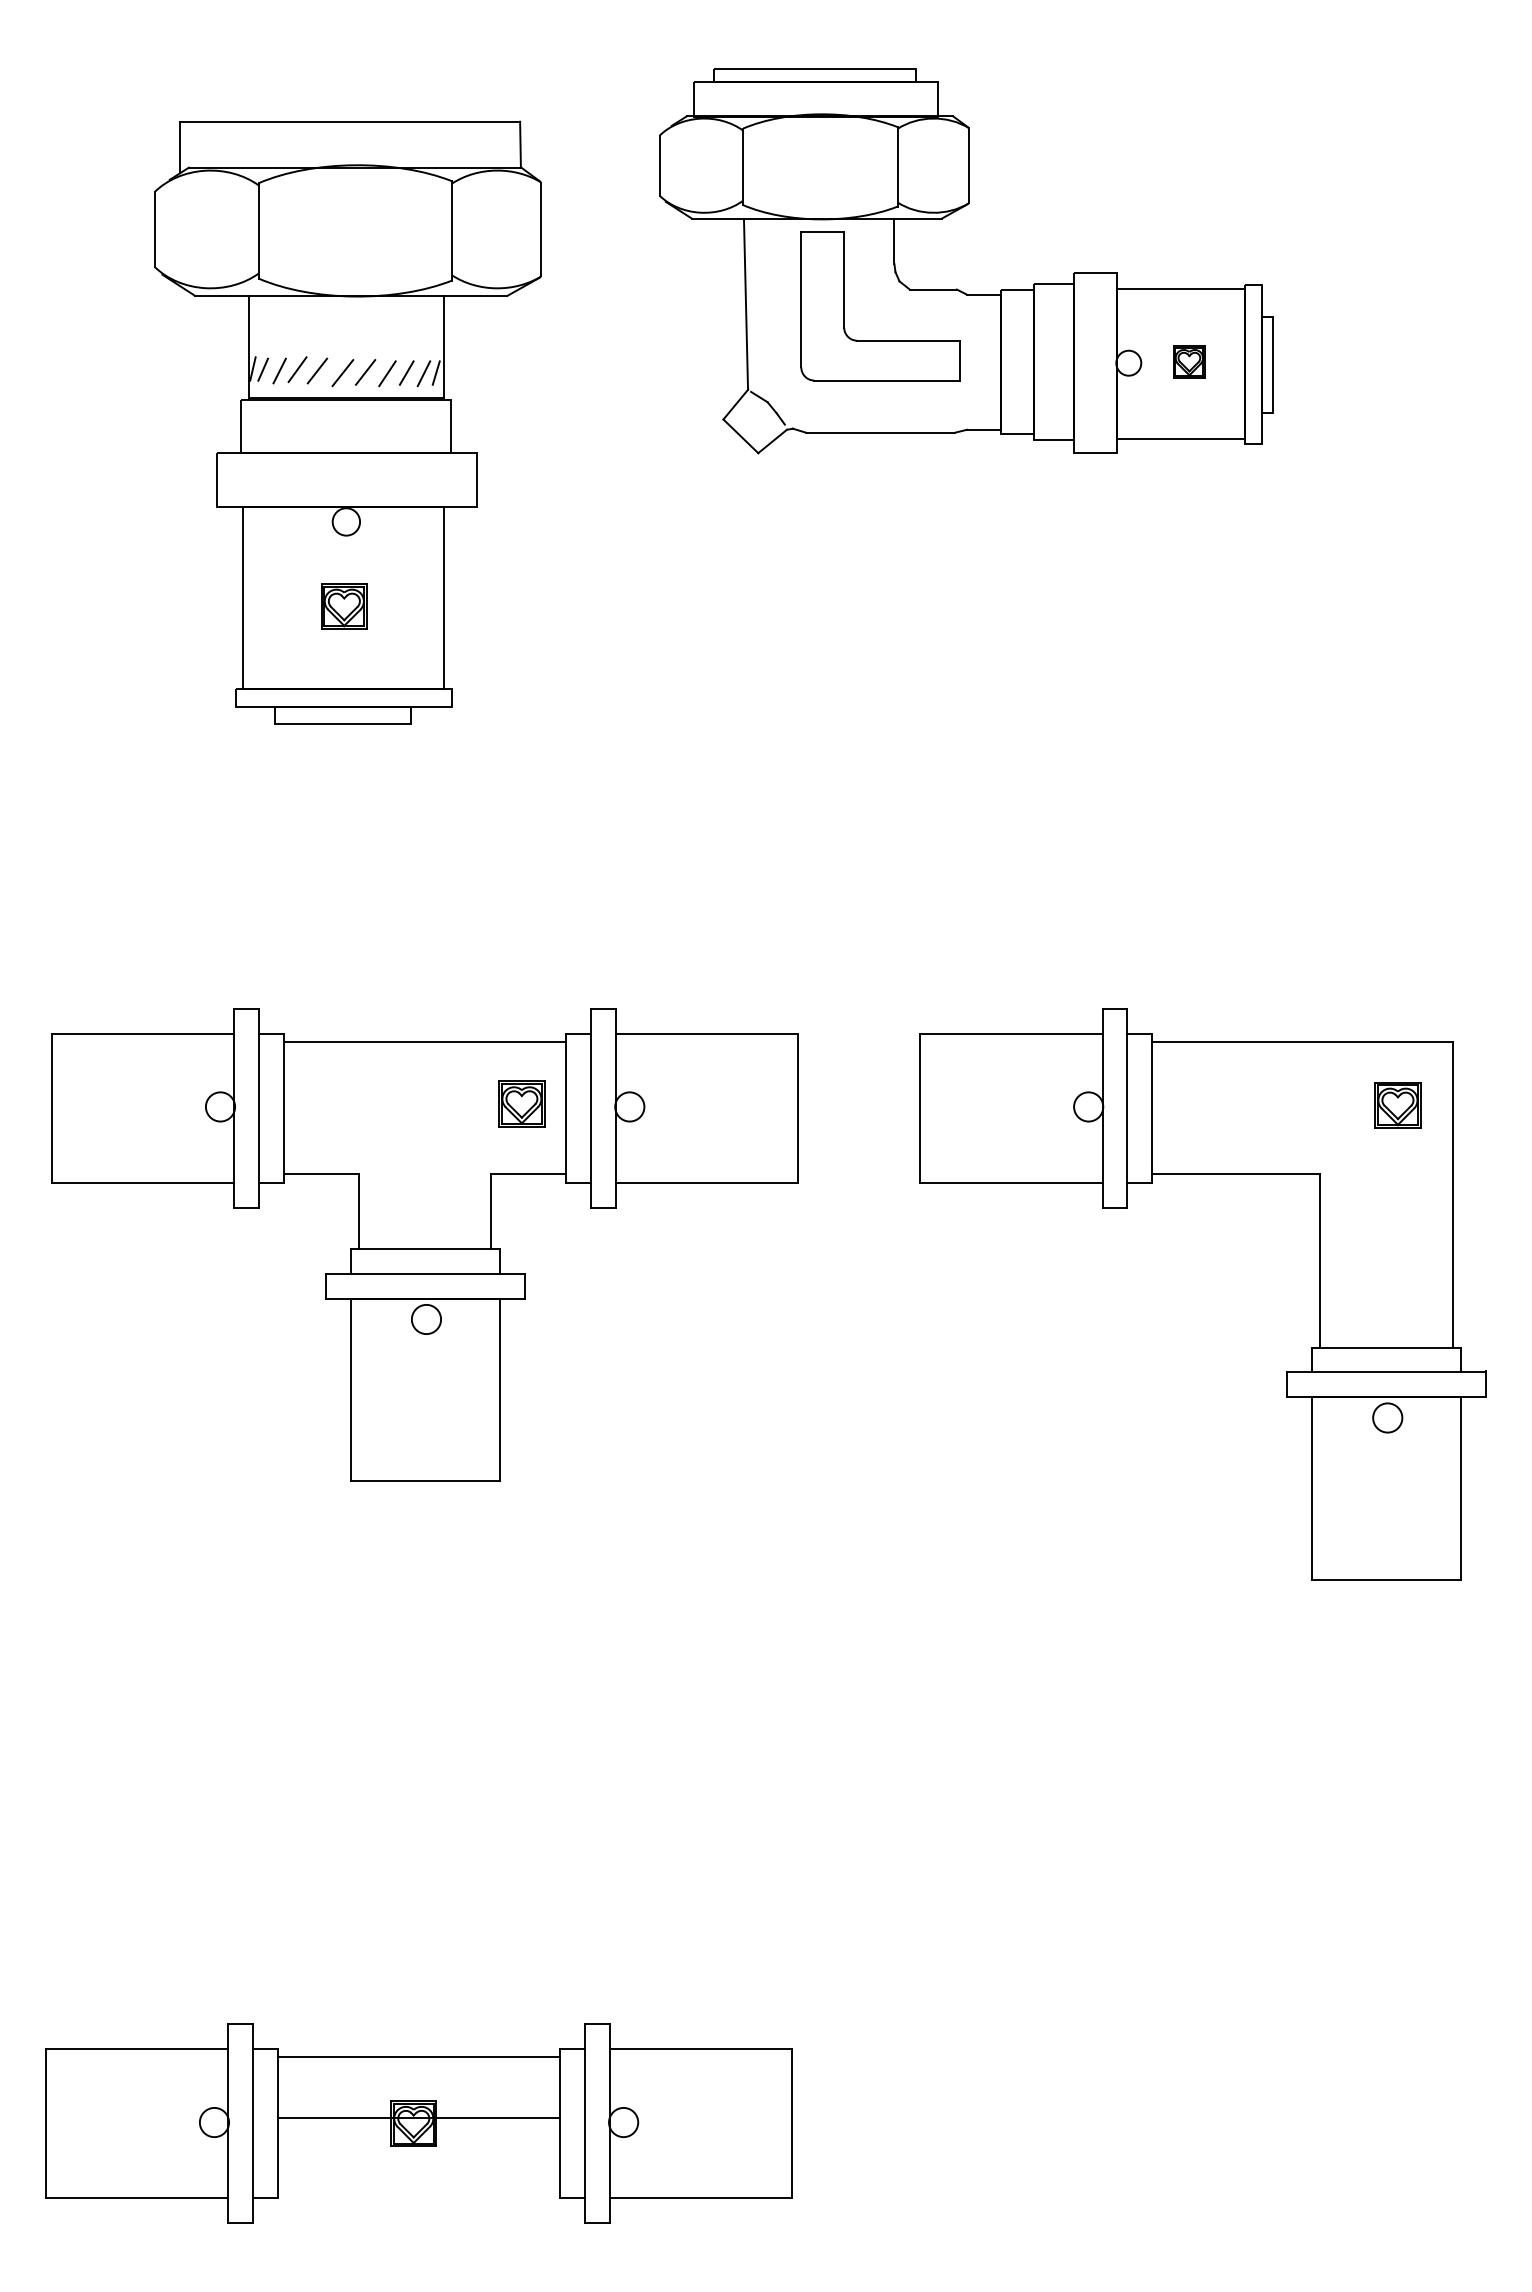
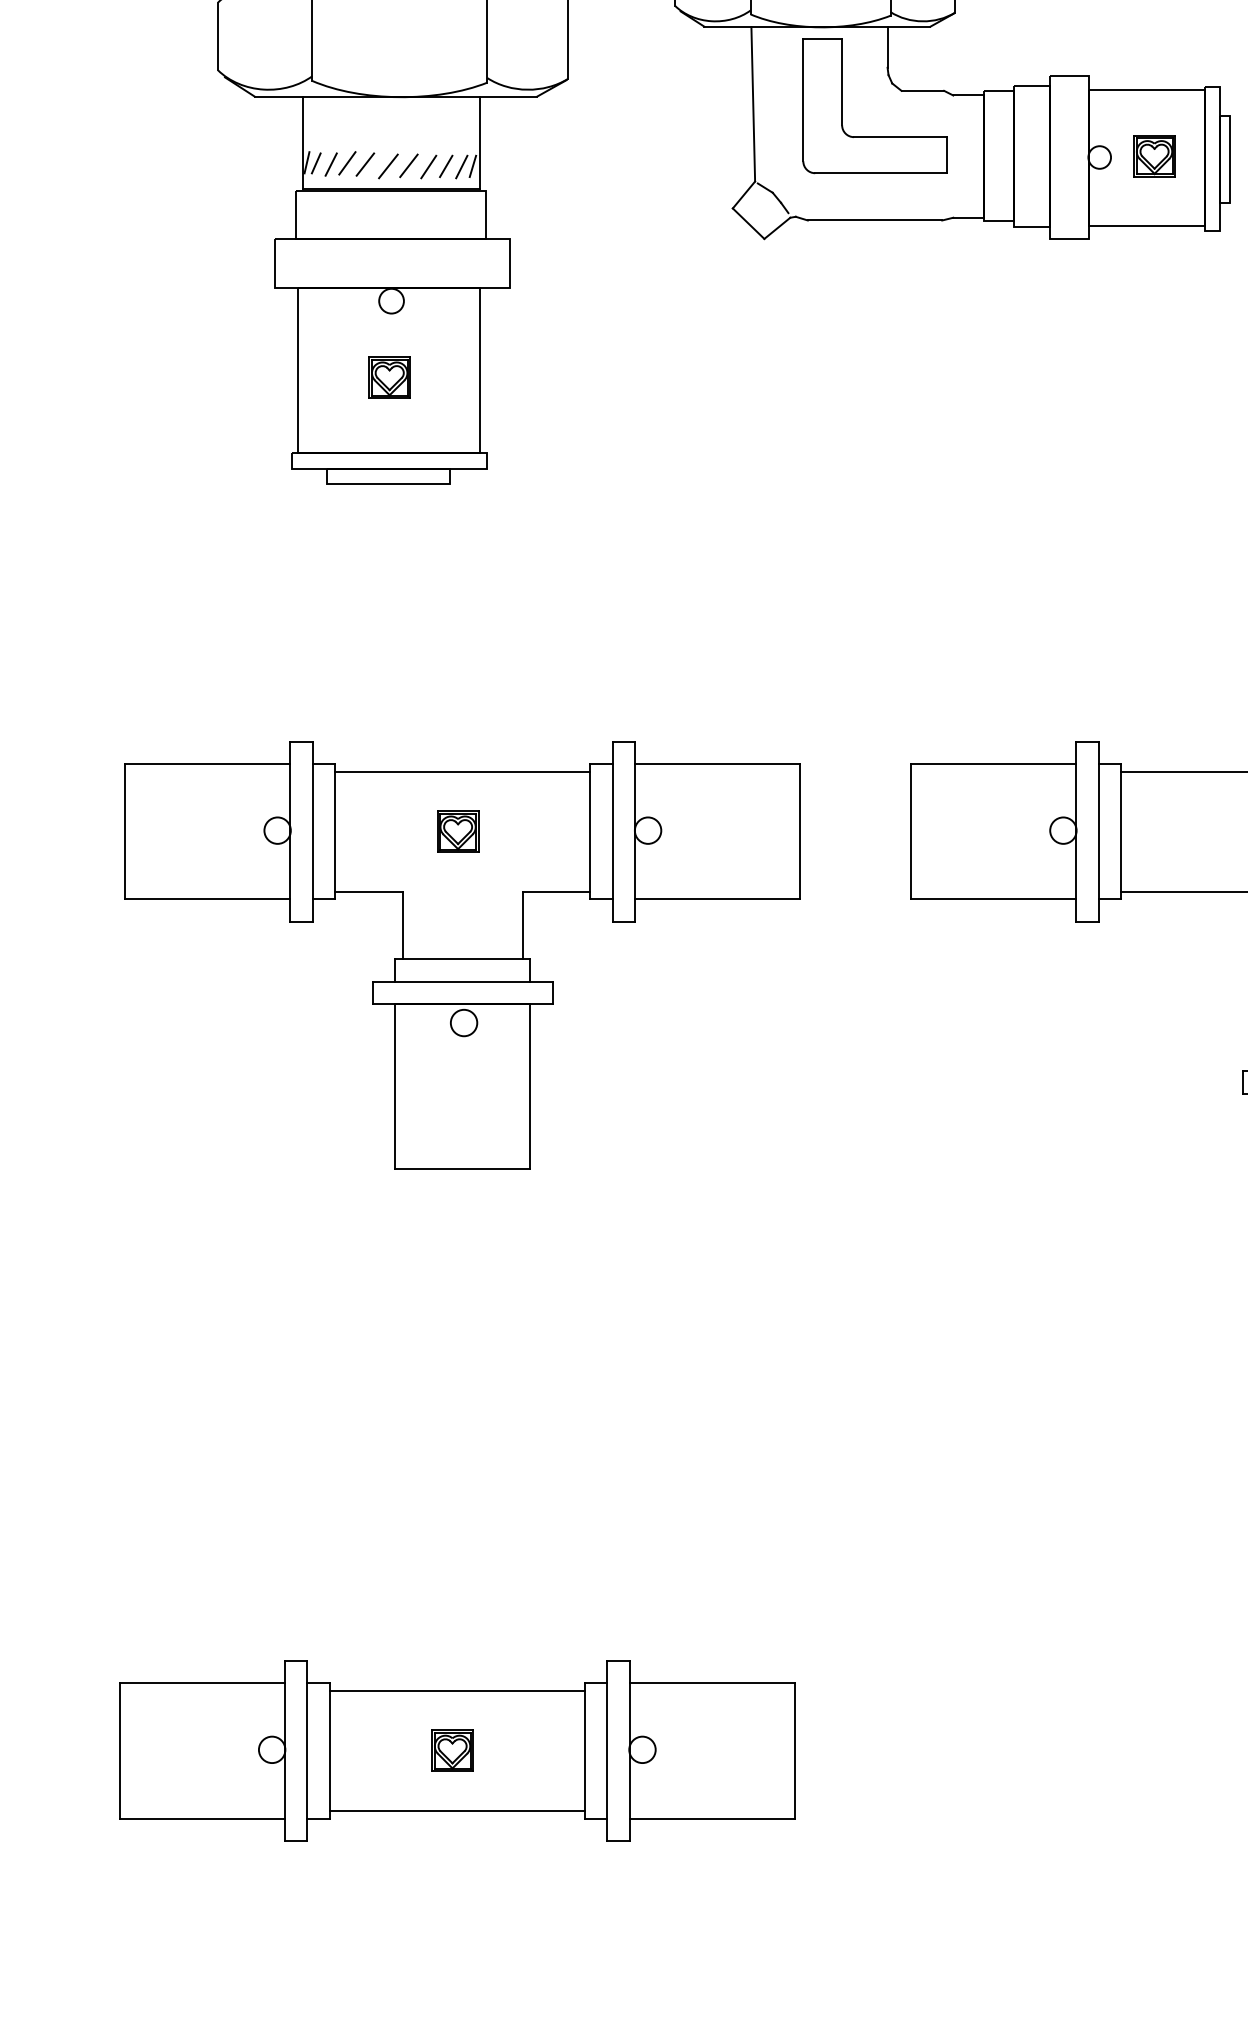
part: (1189, 361) -> (1154, 155), size x1.43
part: (521, 1103) -> (457, 831), moved
line: (418, 2118) -> (456, 1811), moved

